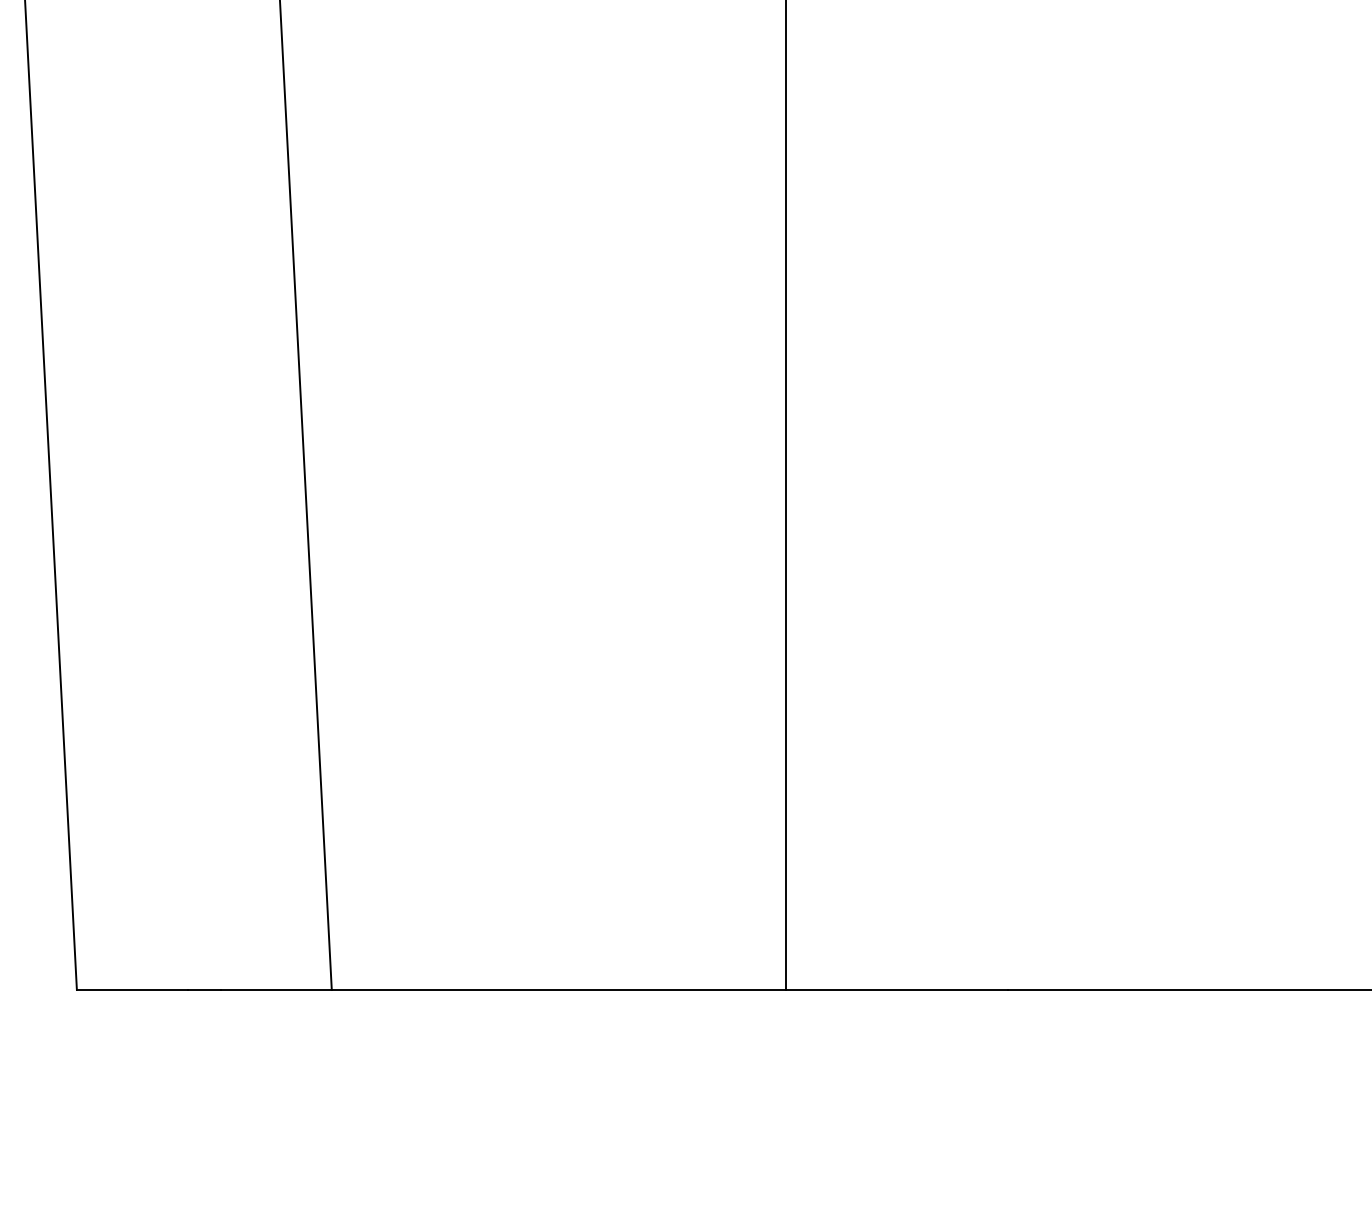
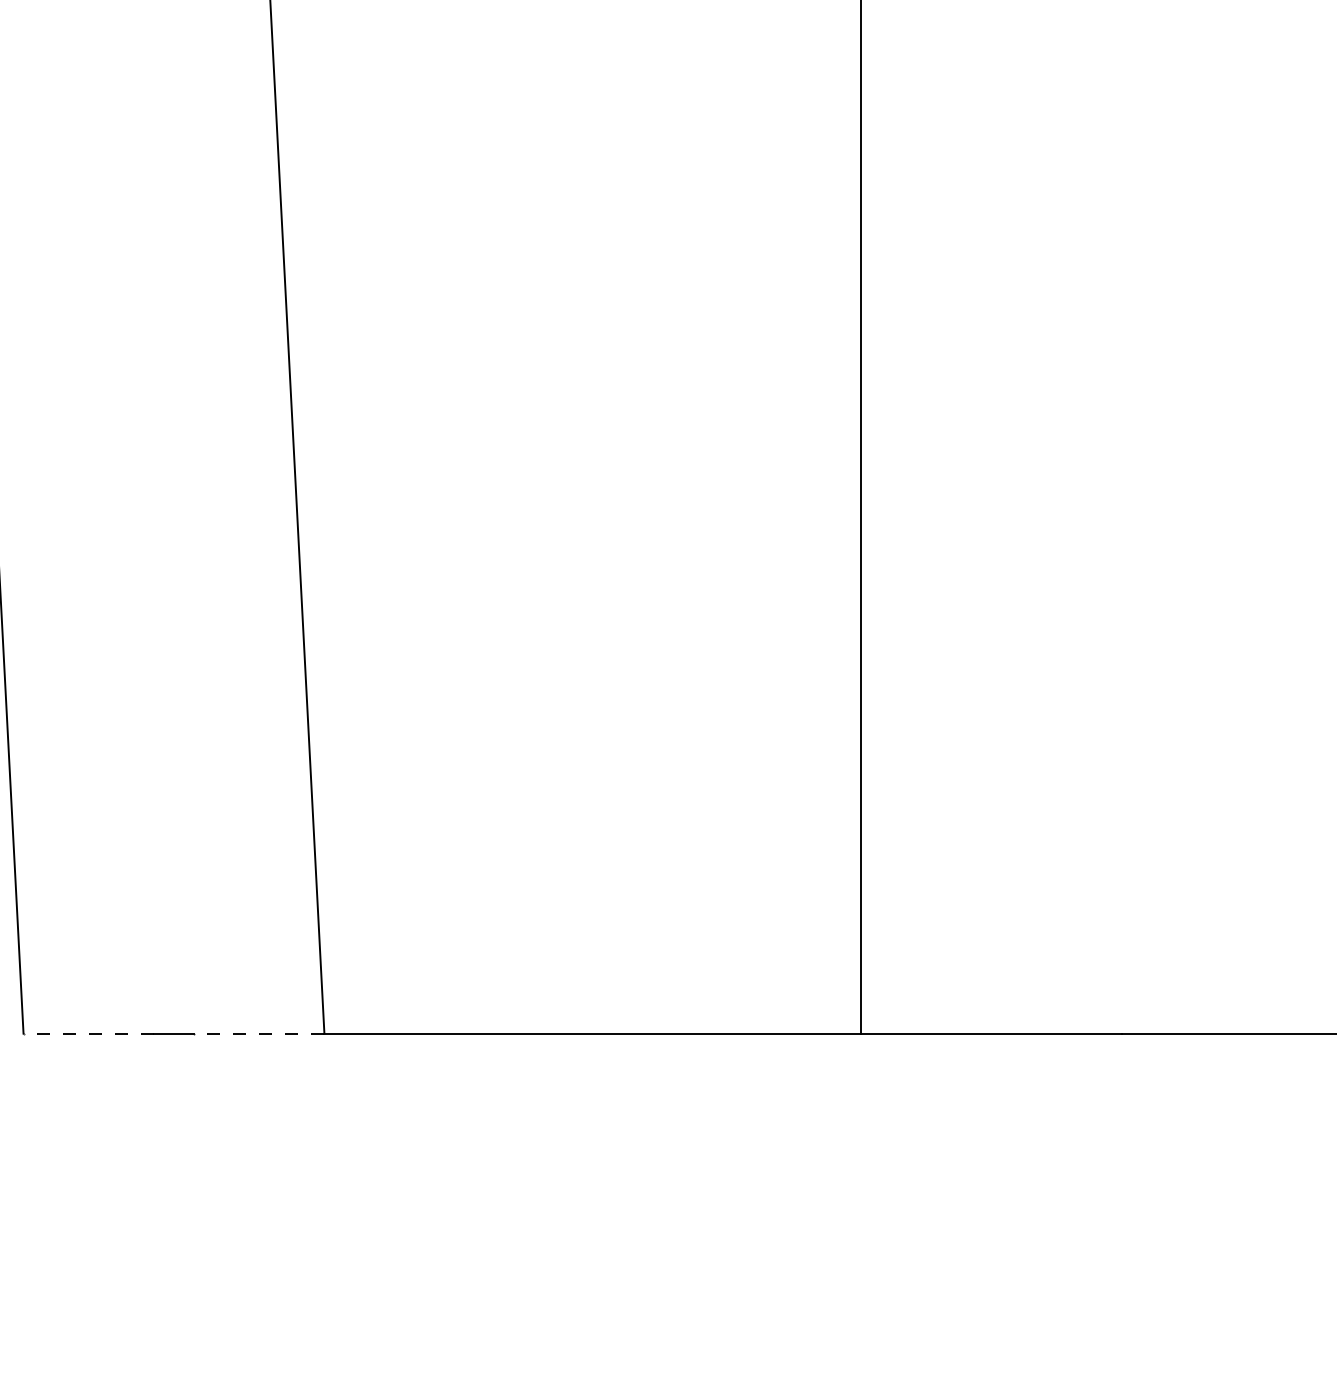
line: (131, 990) -> (87, 1034), solid -> dashed
line: (275, 990) -> (257, 1034), solid -> dashed

